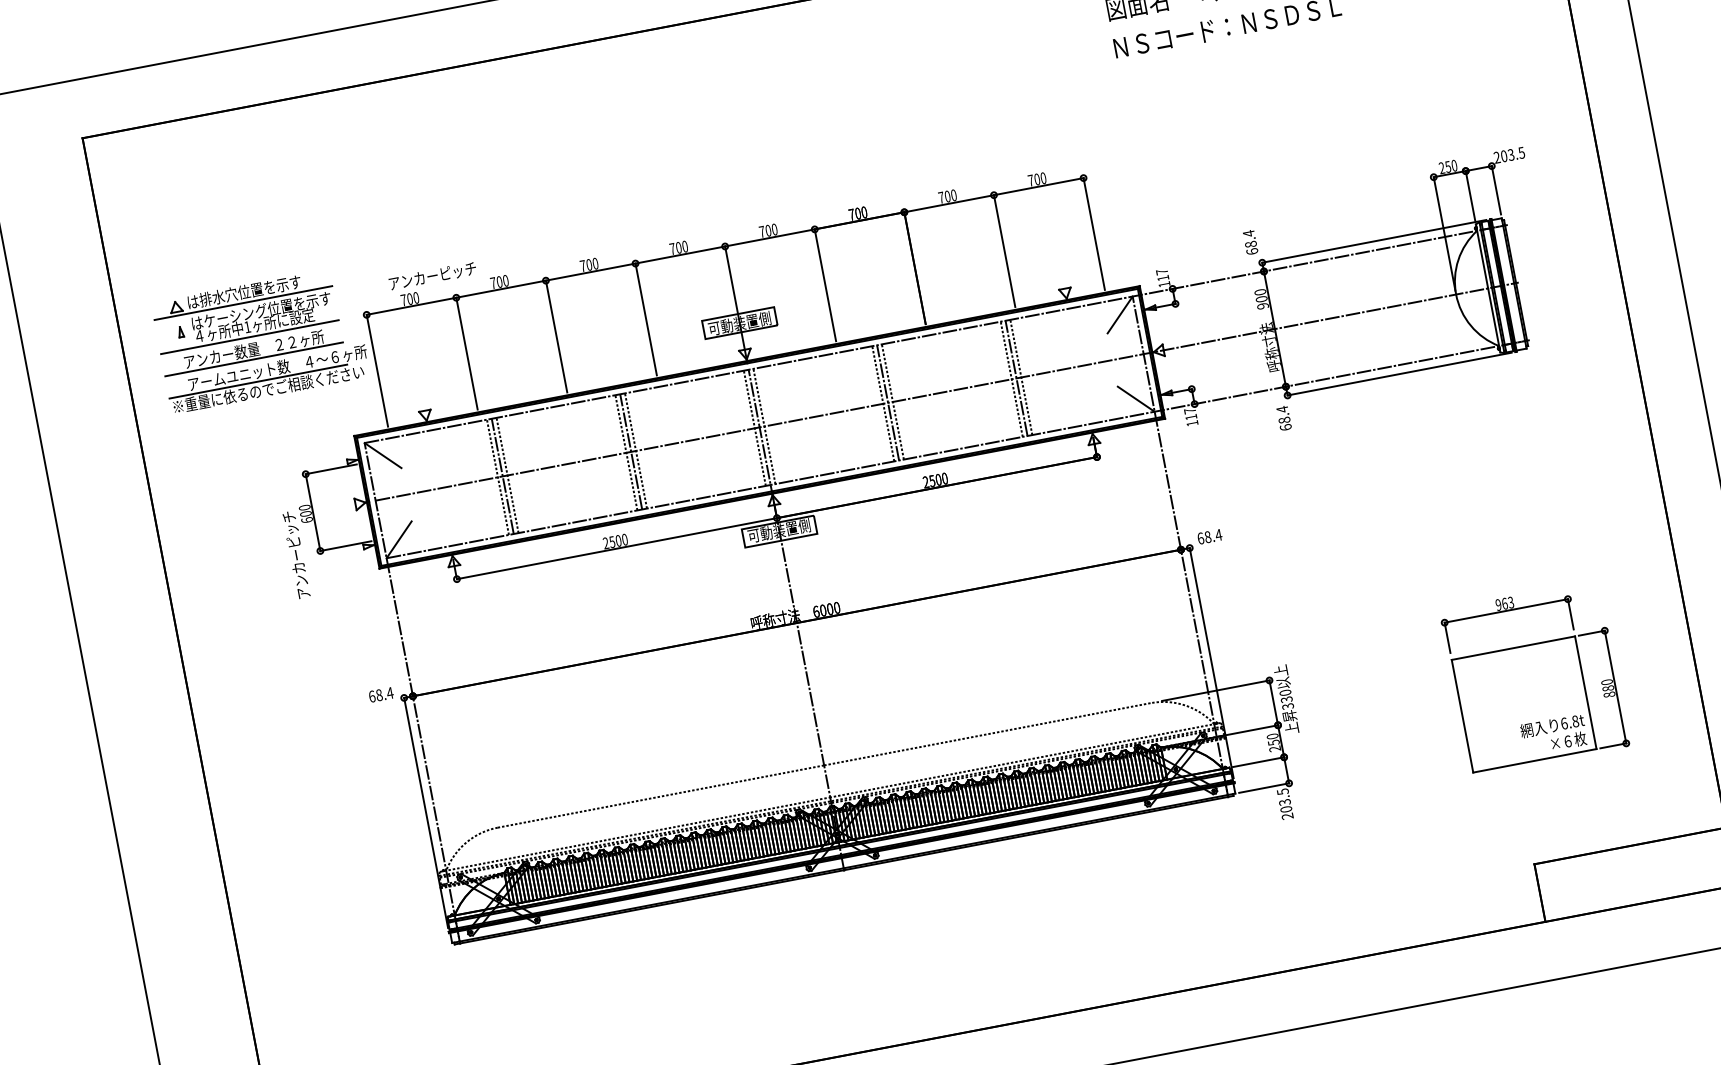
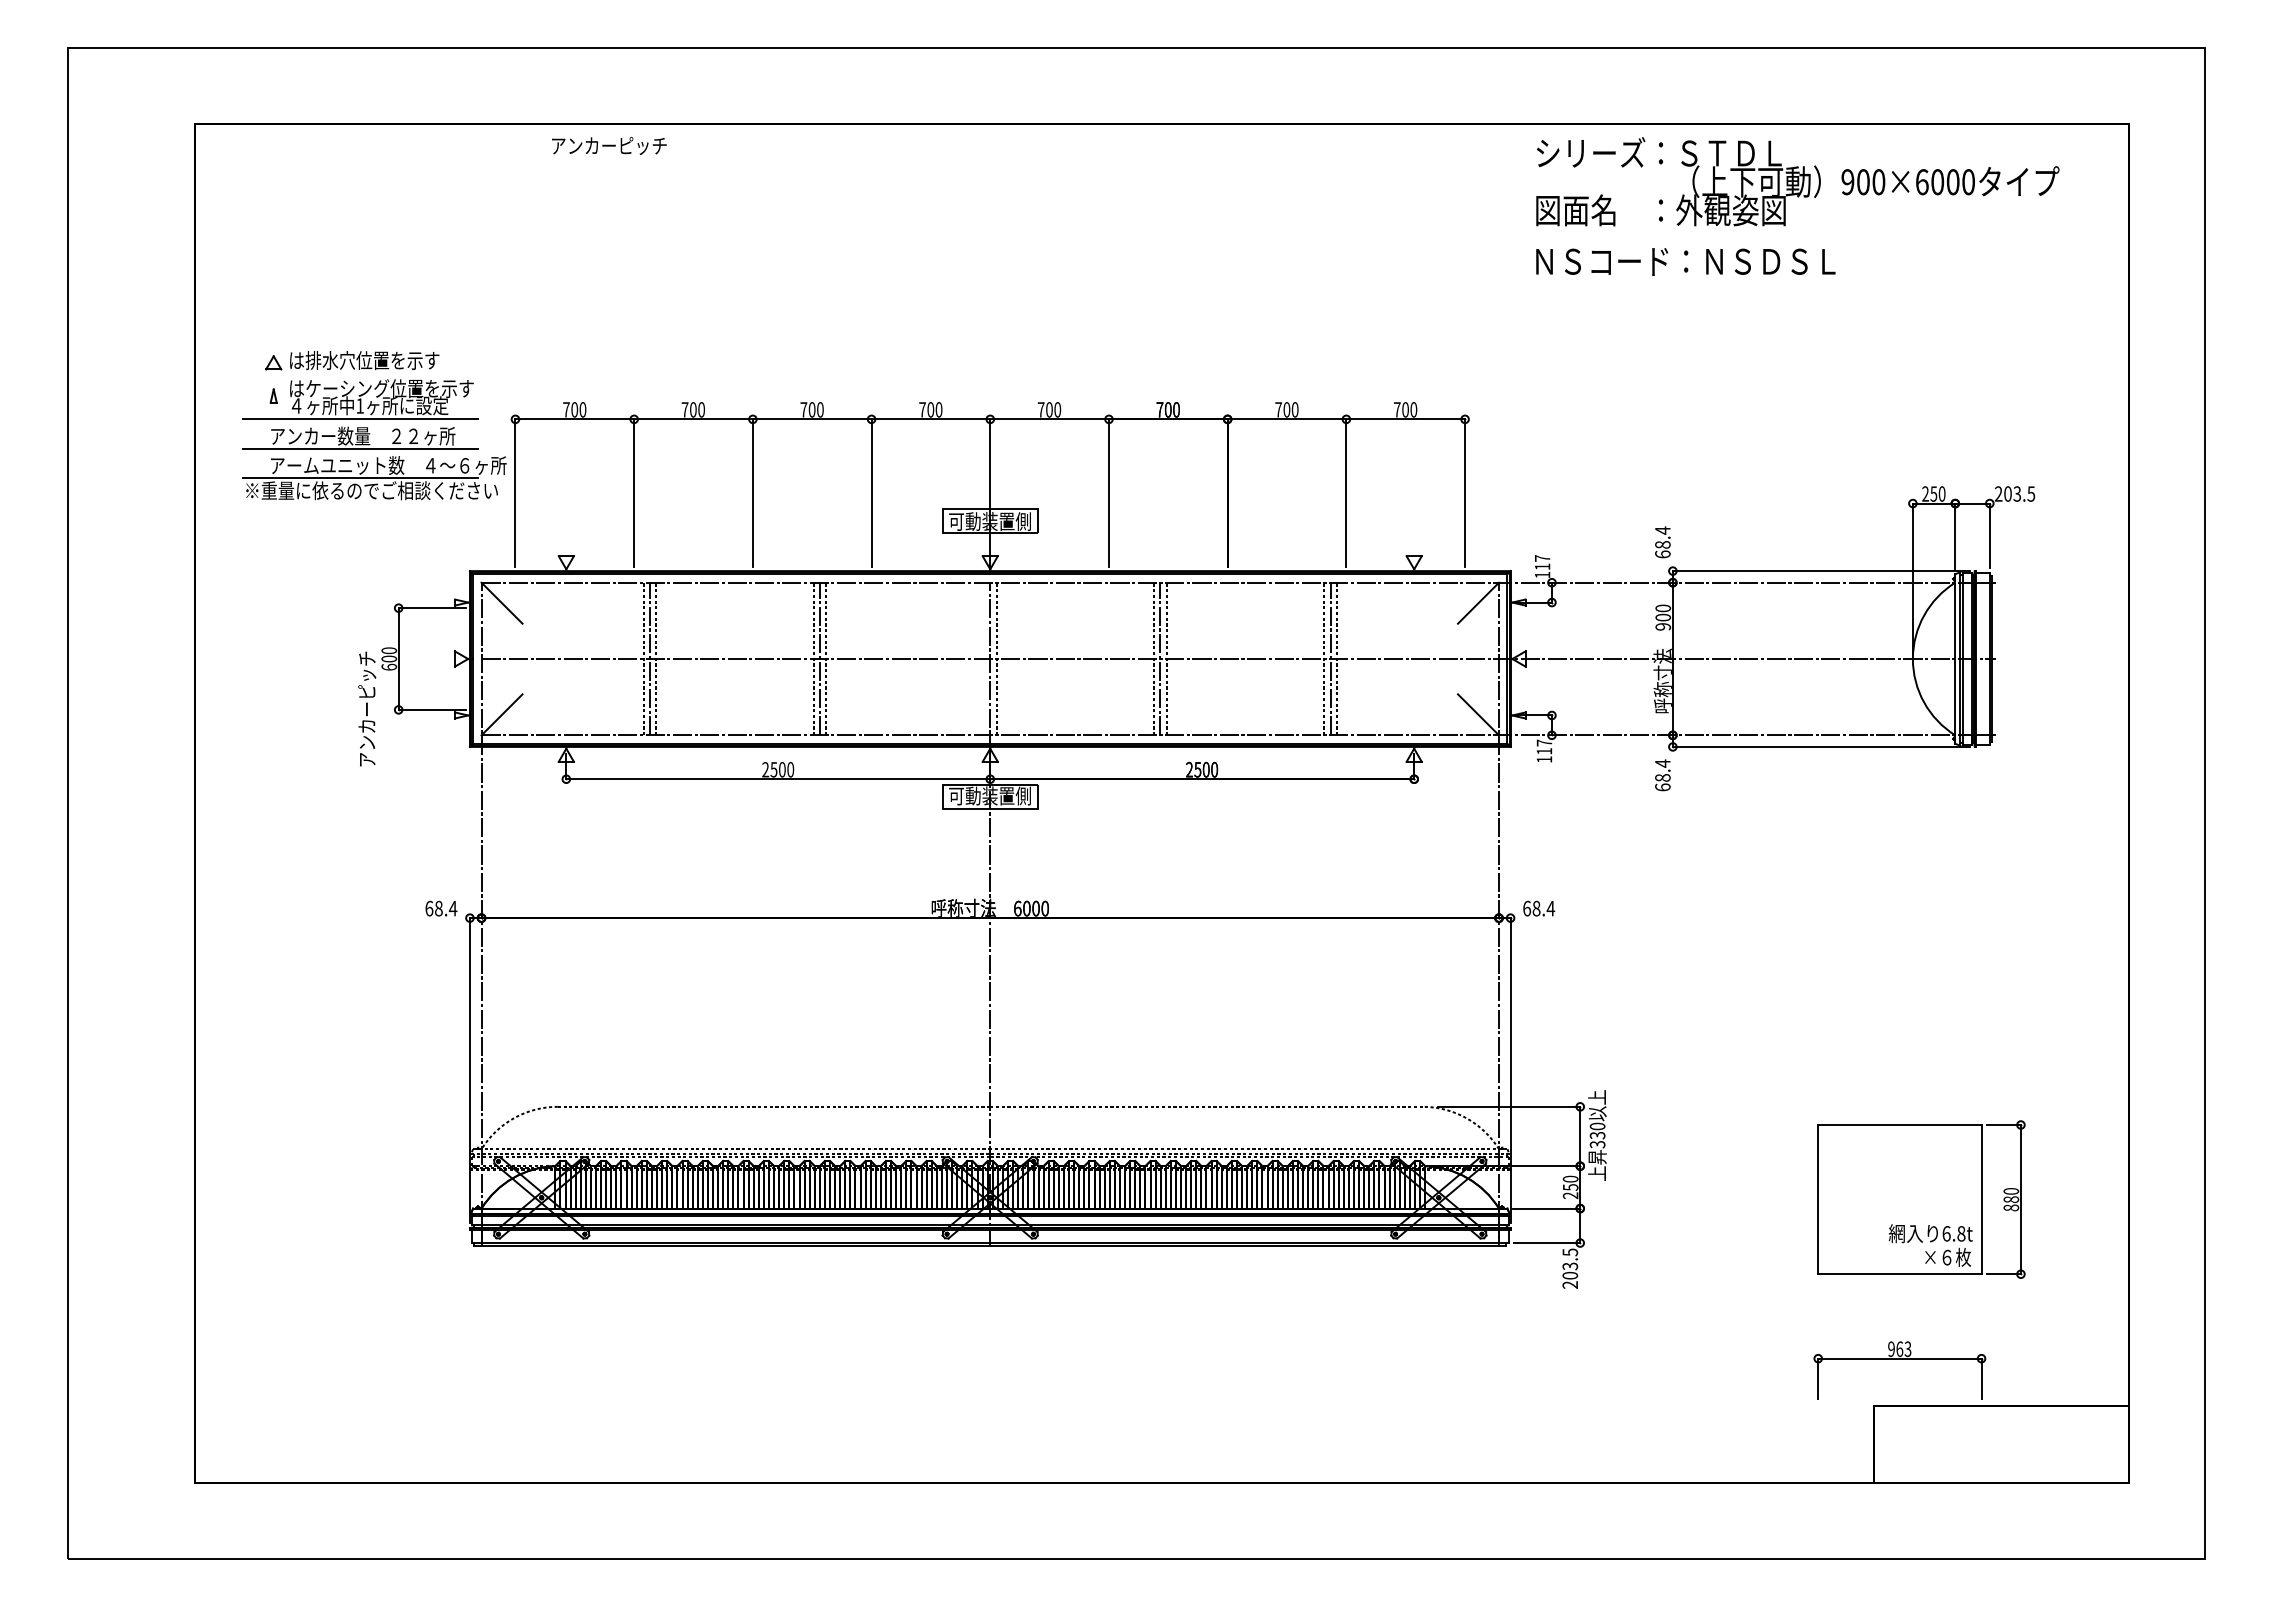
text: (432, 275) -> (609, 145), moved
line: (243, 303) -> (360, 374), removed
line: (754, 427) -> (983, 658), removed
part: (1506, 611) -> (1899, 1359), moved

